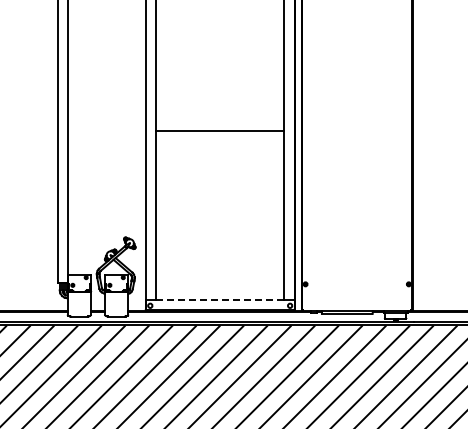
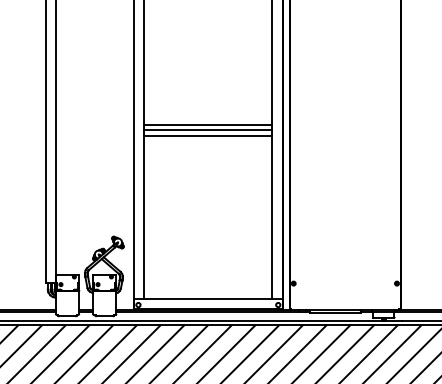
line: (220, 126) -> (208, 125), added
line: (220, 136) -> (208, 135), added
line: (220, 299) -> (208, 298), dashed -> solid

